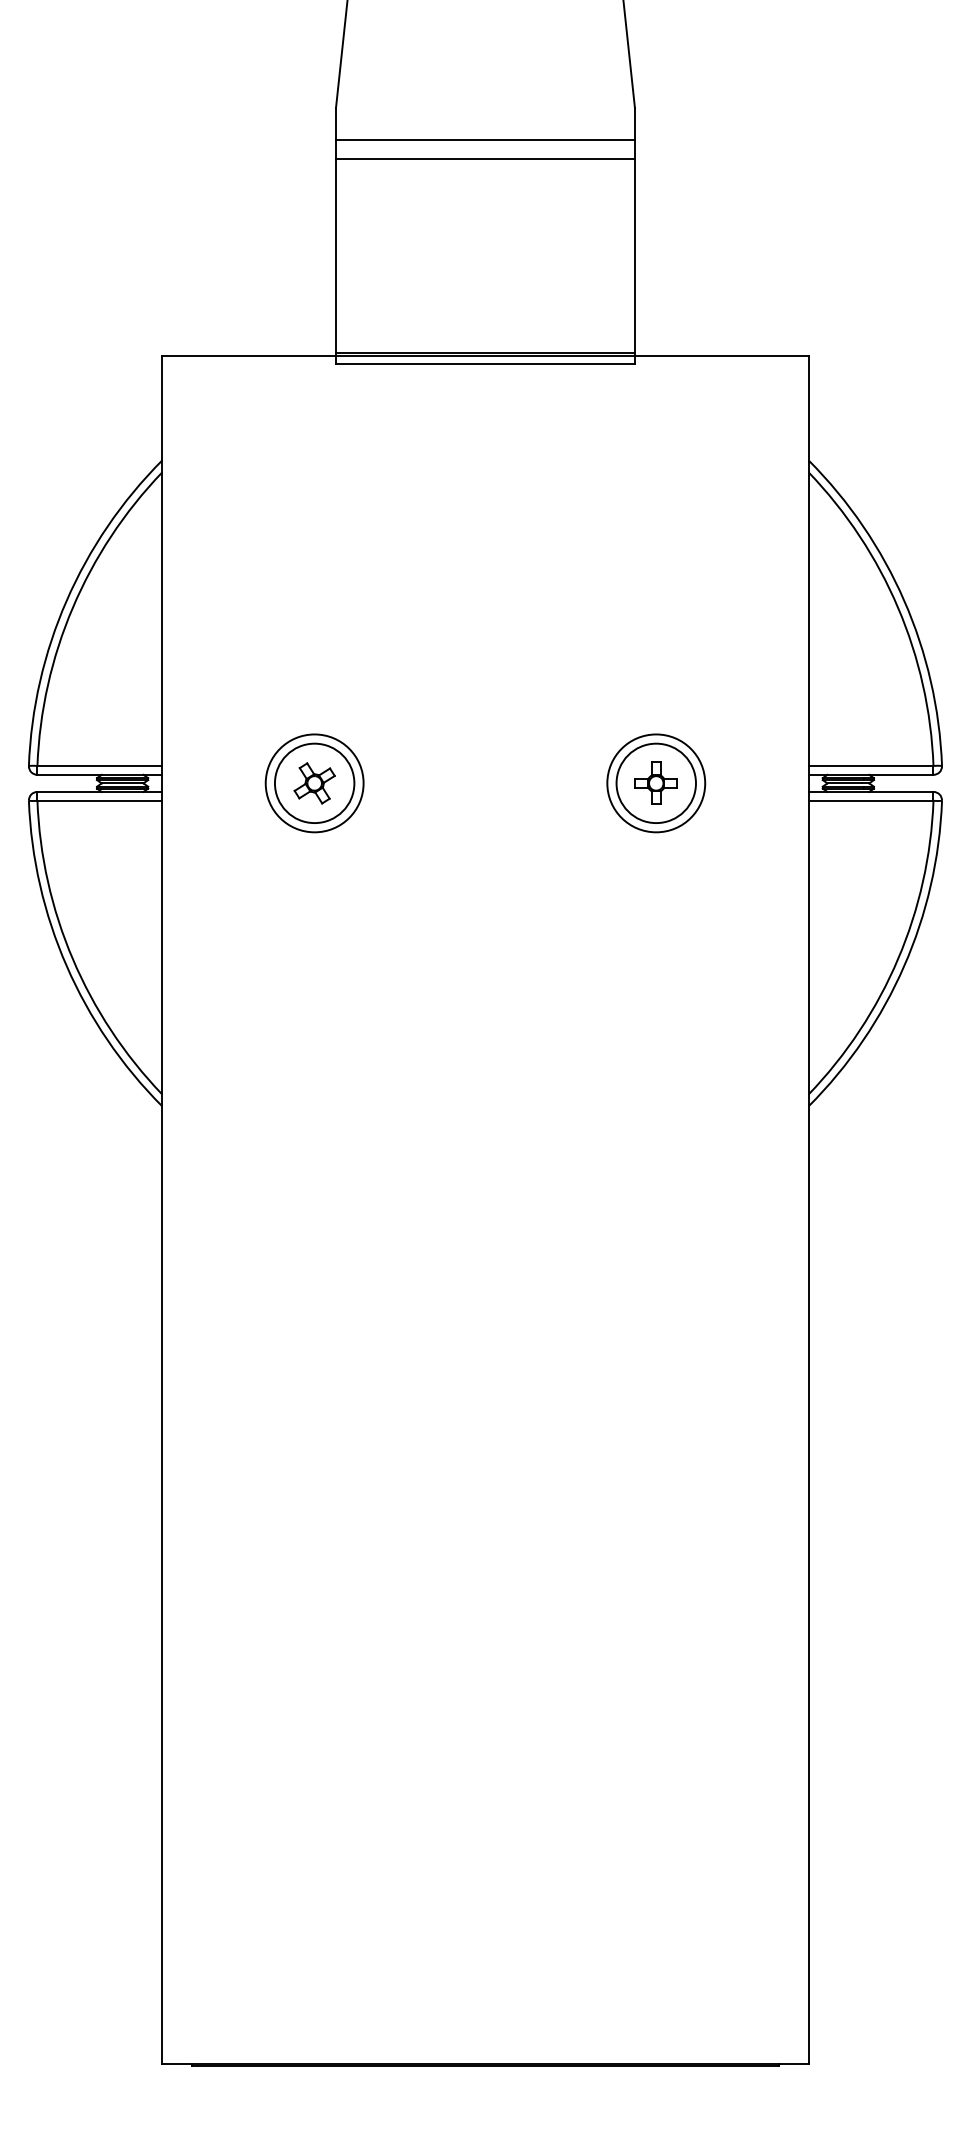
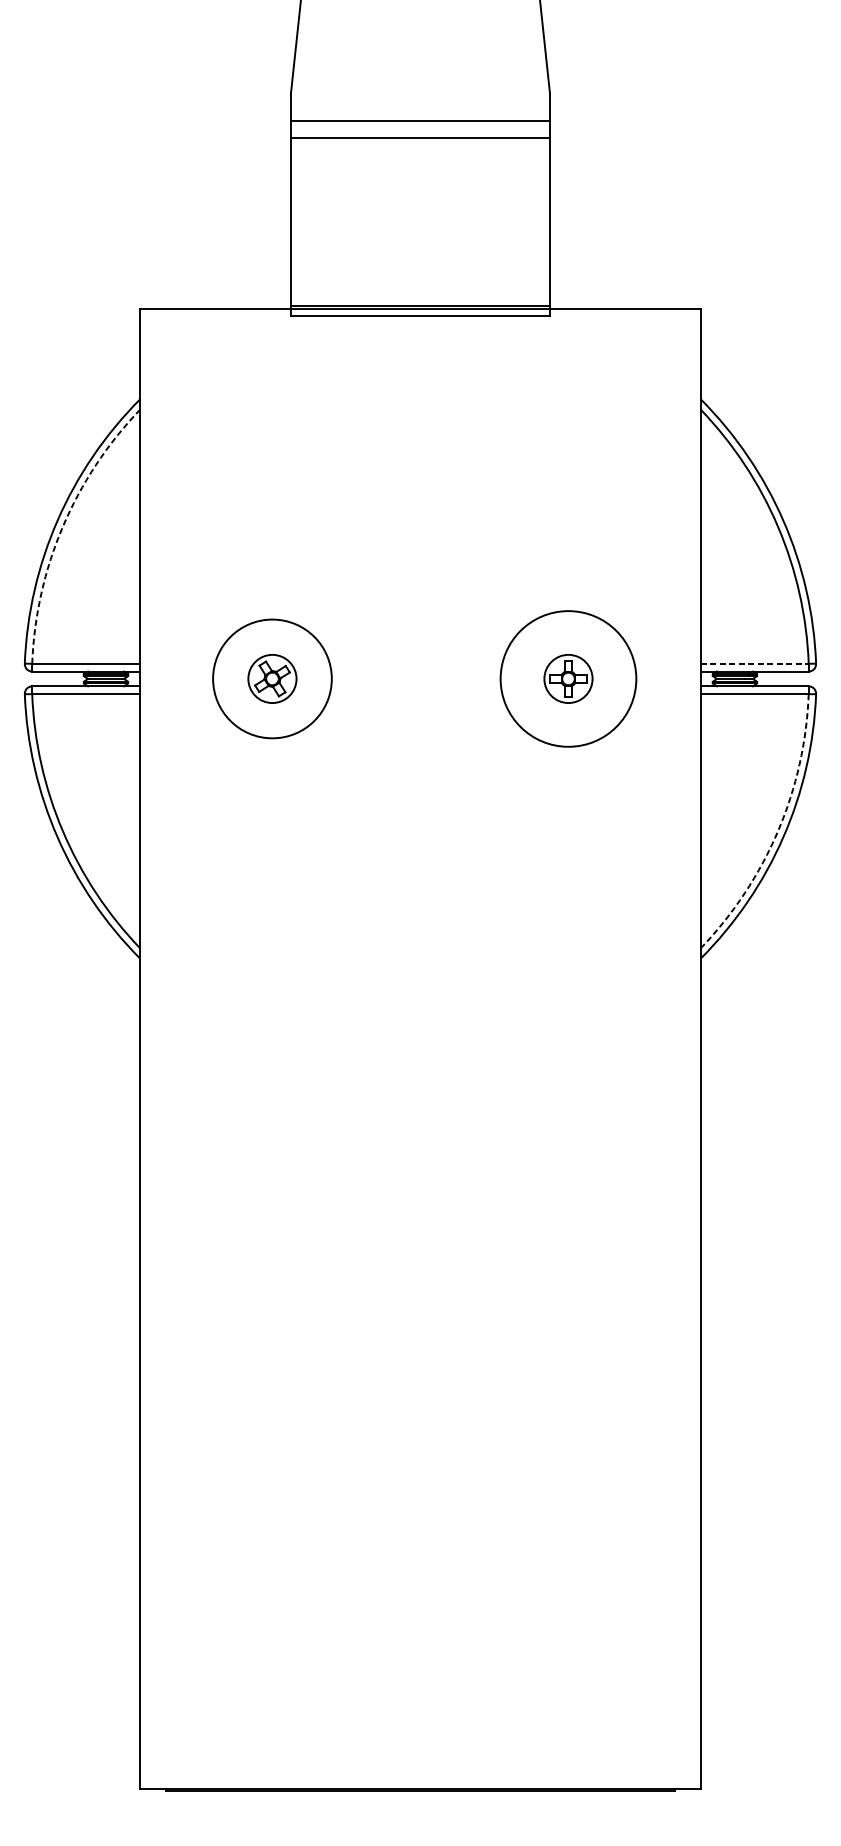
arc: (72, 607) -> (62, 526), solid -> dashed
line: (871, 766) -> (755, 664), solid -> dashed
circle: (314, 783) -> (272, 679), size x0.7
circle: (314, 783) -> (272, 679), size x1.4
circle: (655, 783) -> (567, 679), size x0.7
circle: (656, 783) -> (568, 679), size x1.6
arc: (898, 959) -> (778, 831), solid -> dashed

